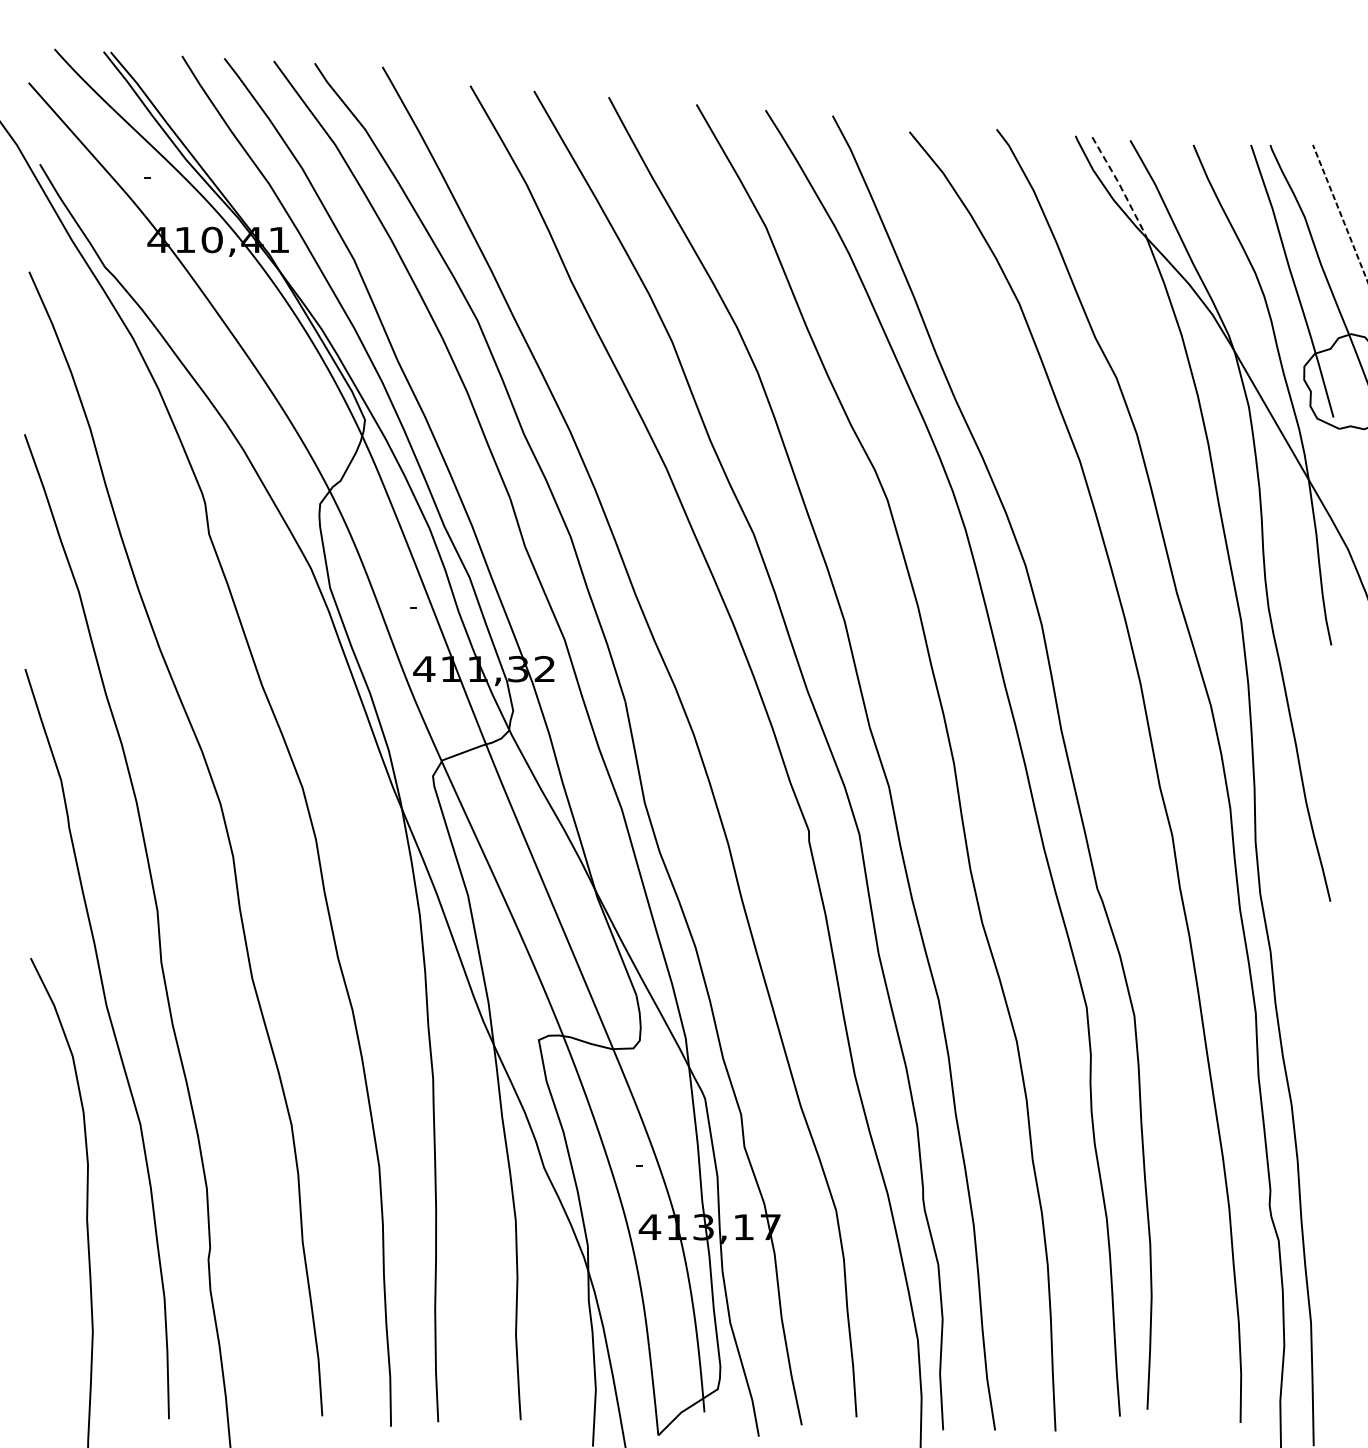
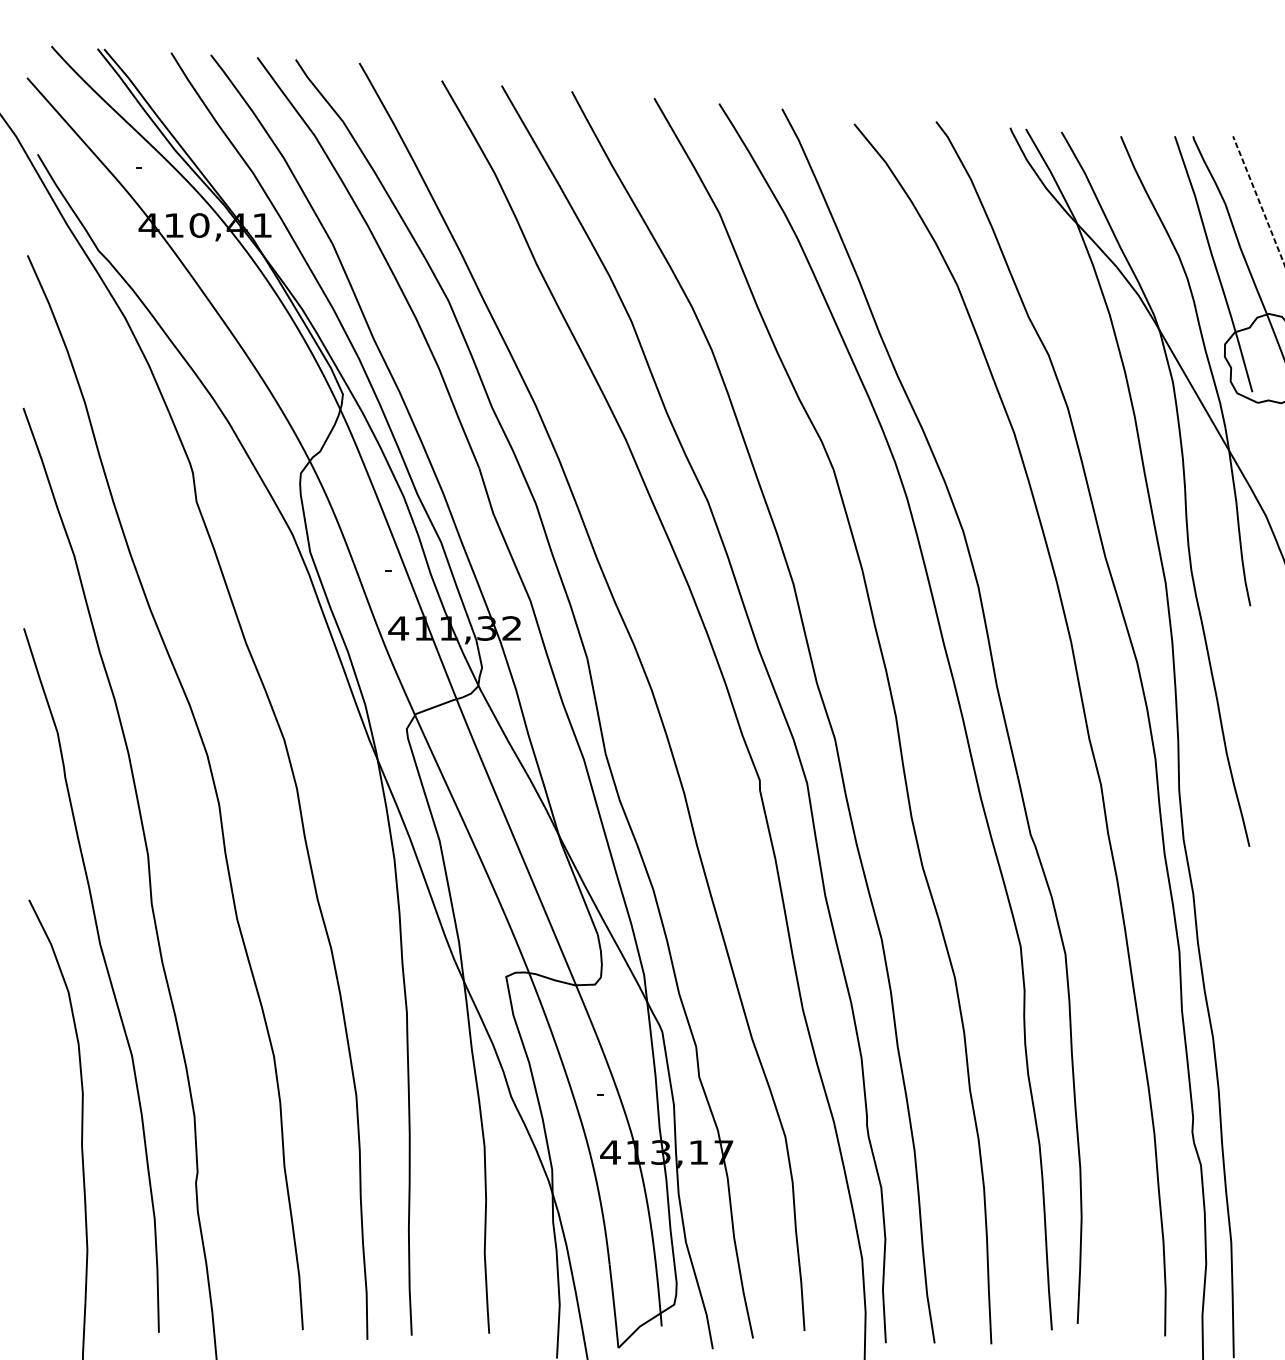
line: (1120, 187) -> (1052, 176), dashed -> solid

